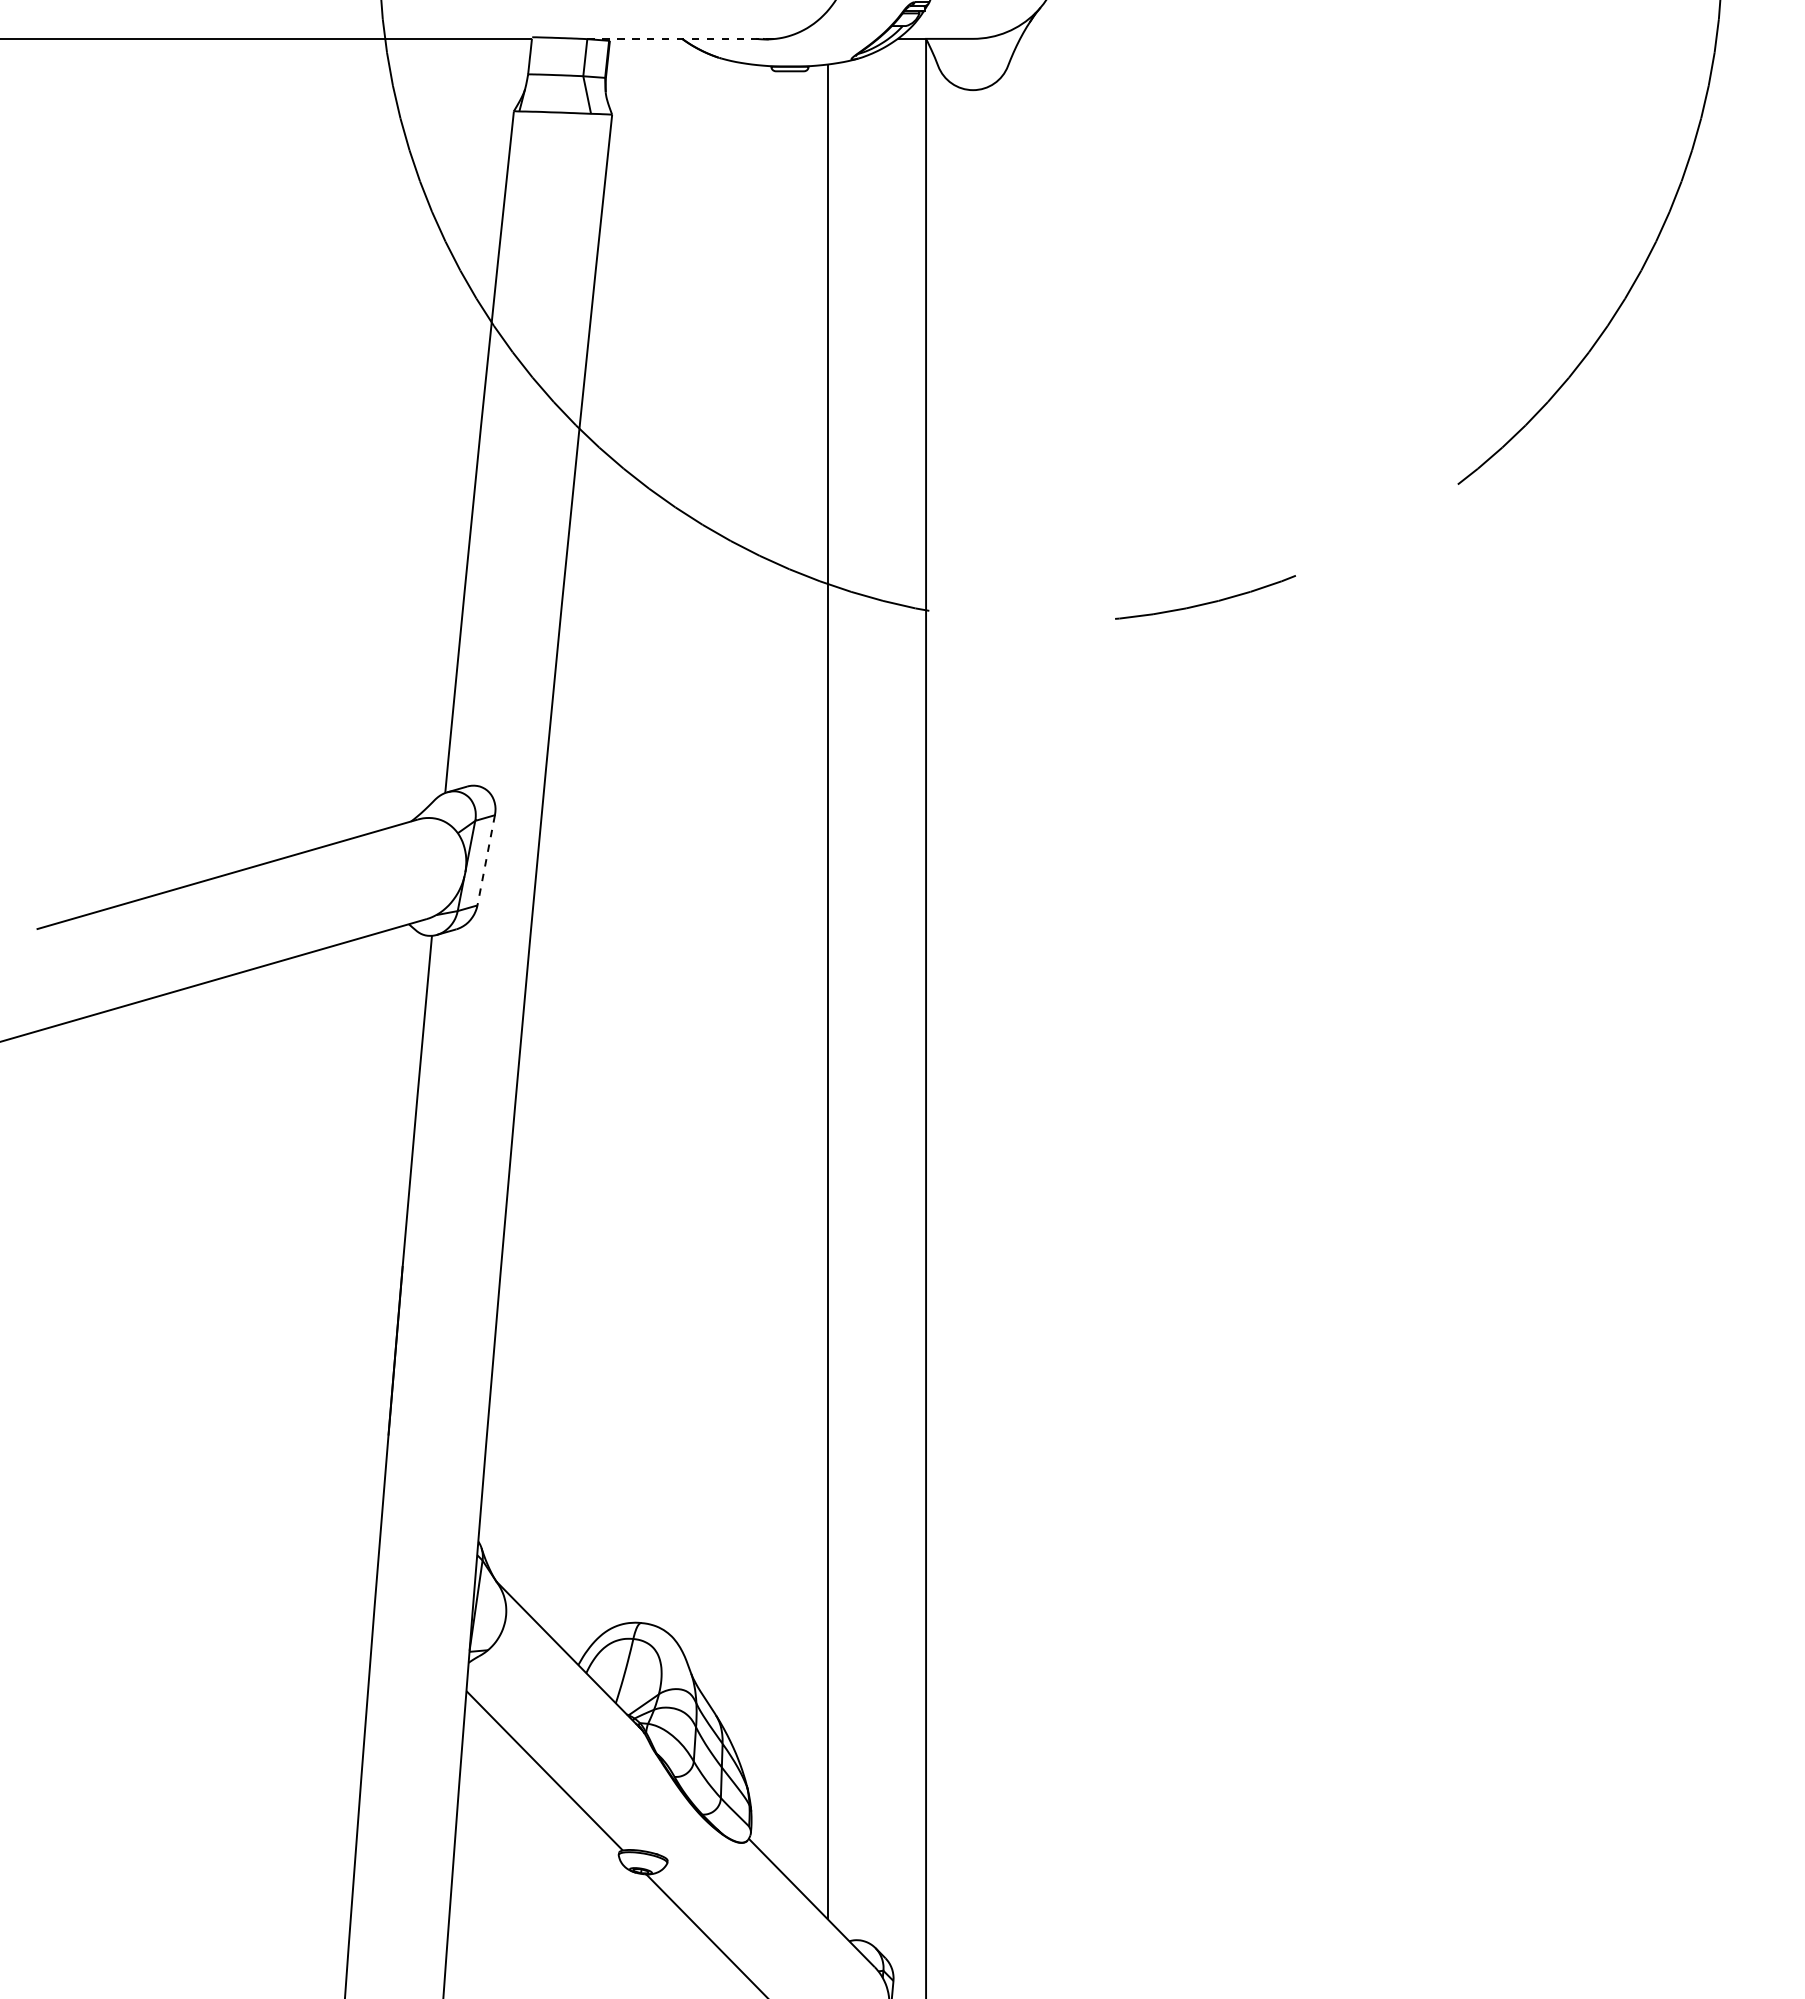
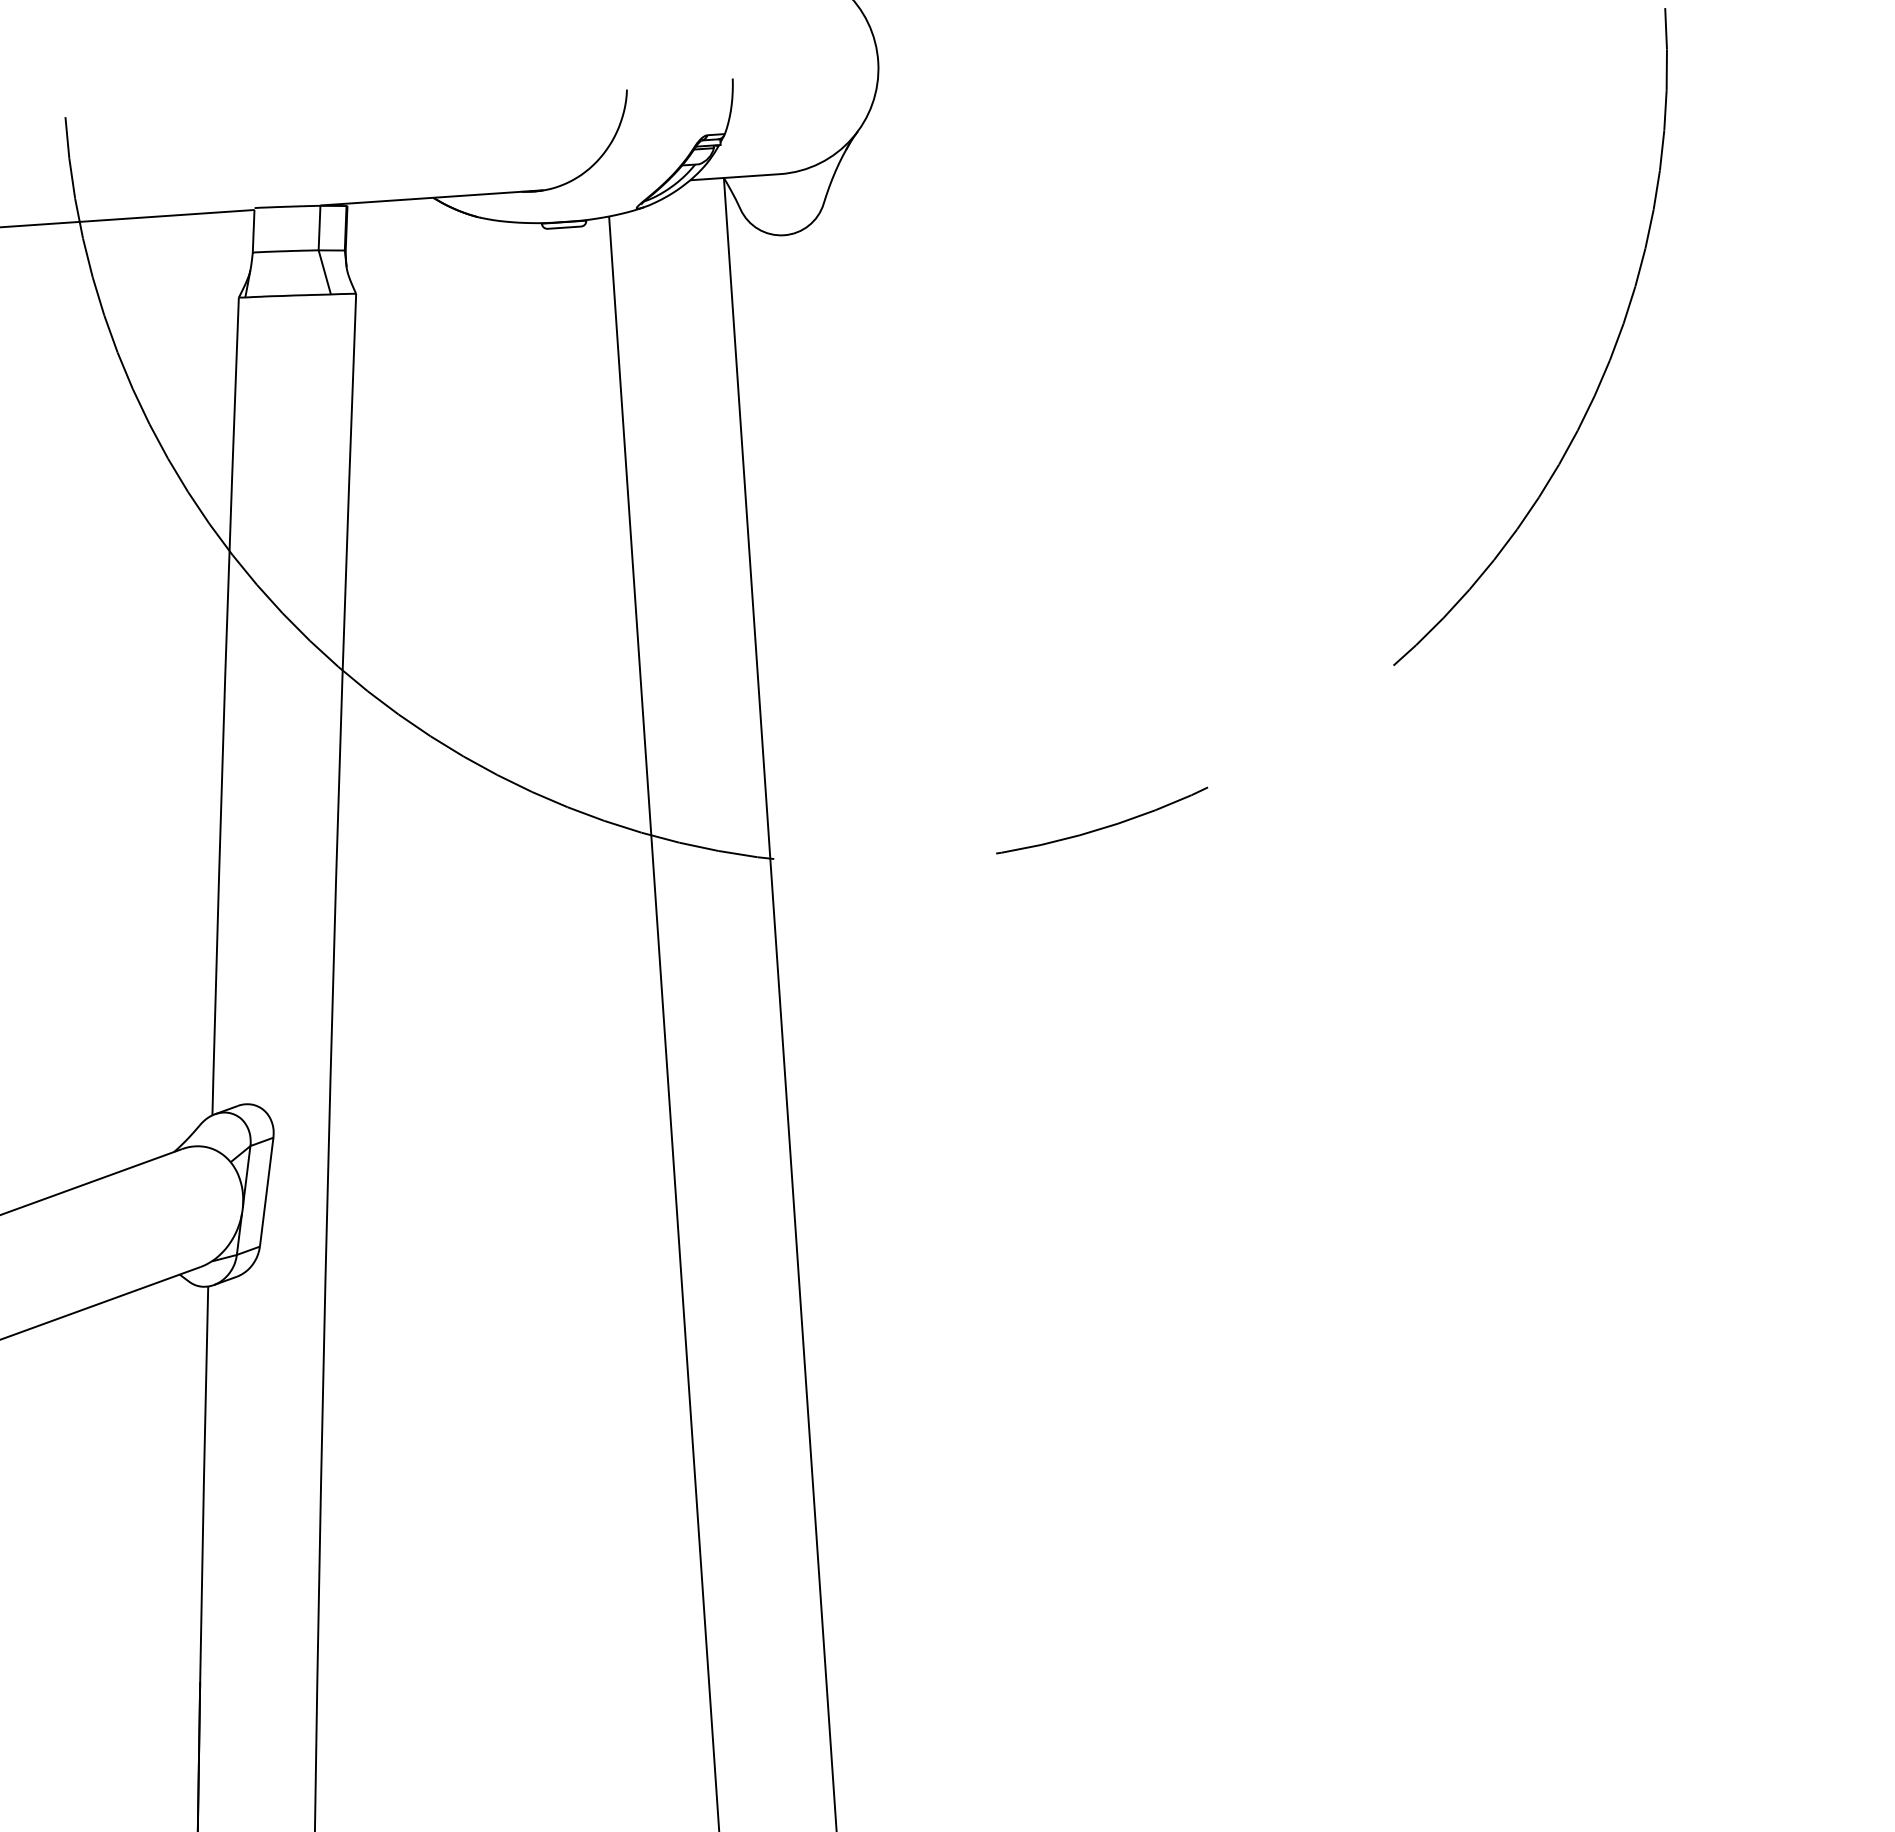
line: (681, 38) -> (432, 197), dashed -> solid
line: (486, 860) -> (267, 1192), dashed -> solid

